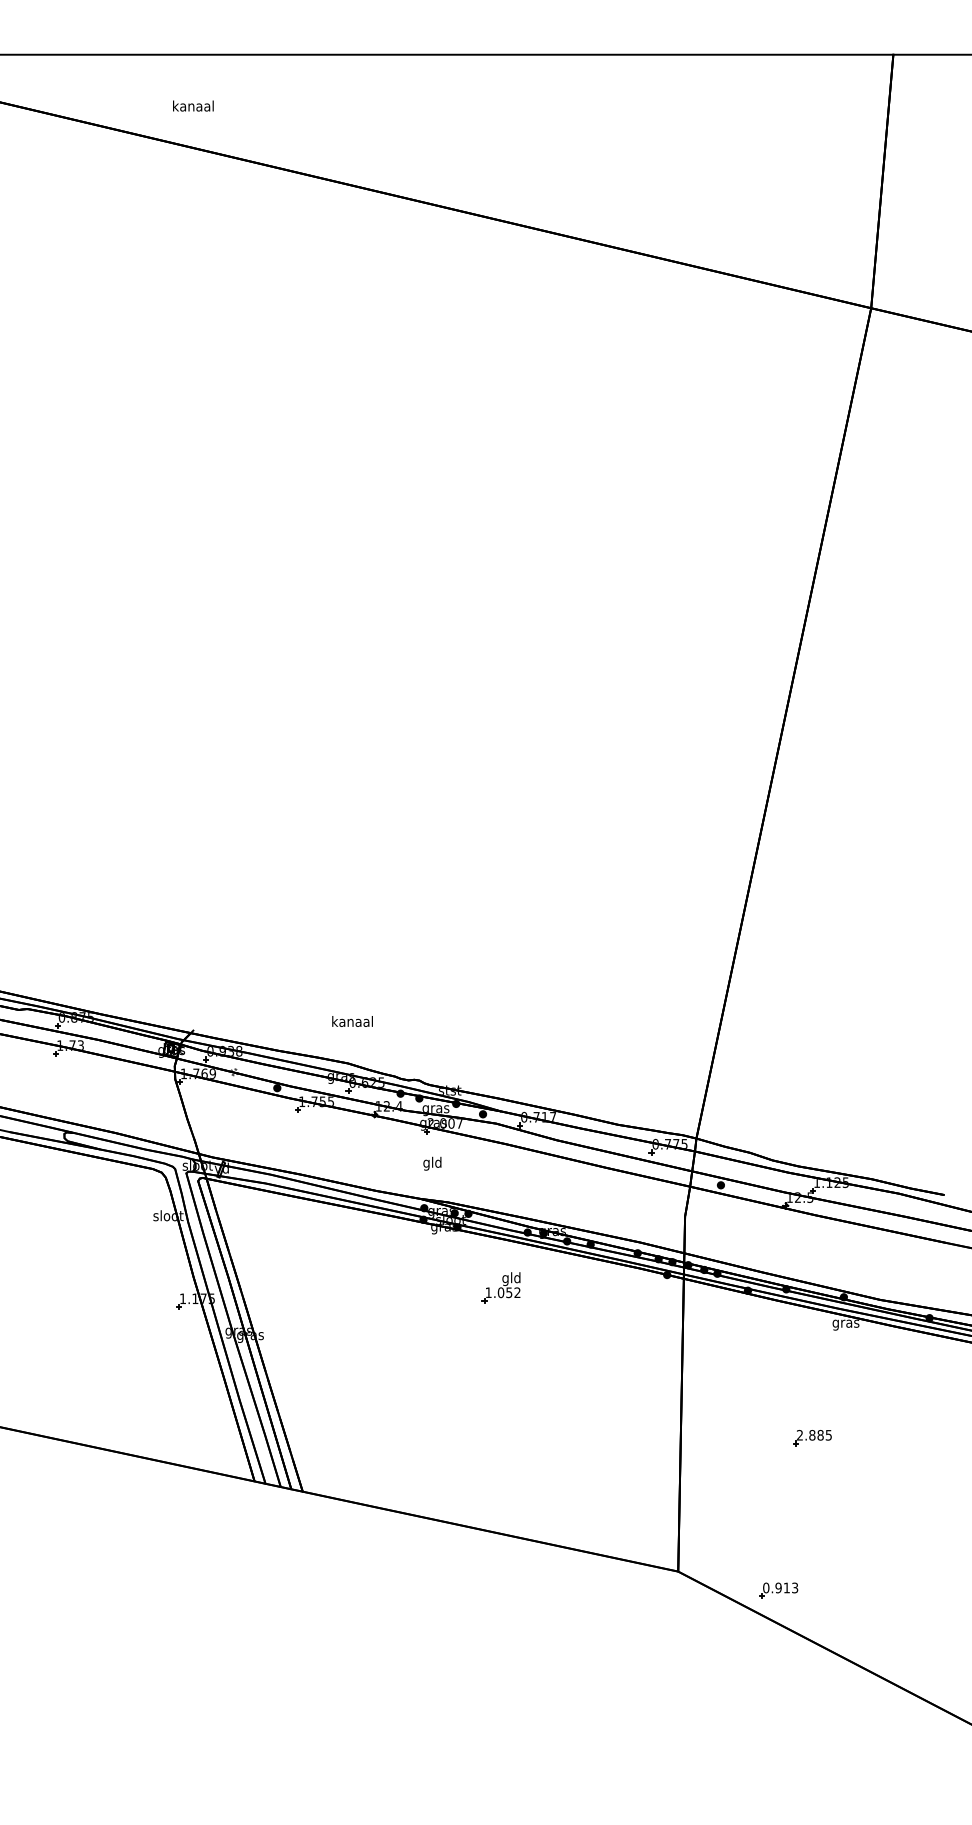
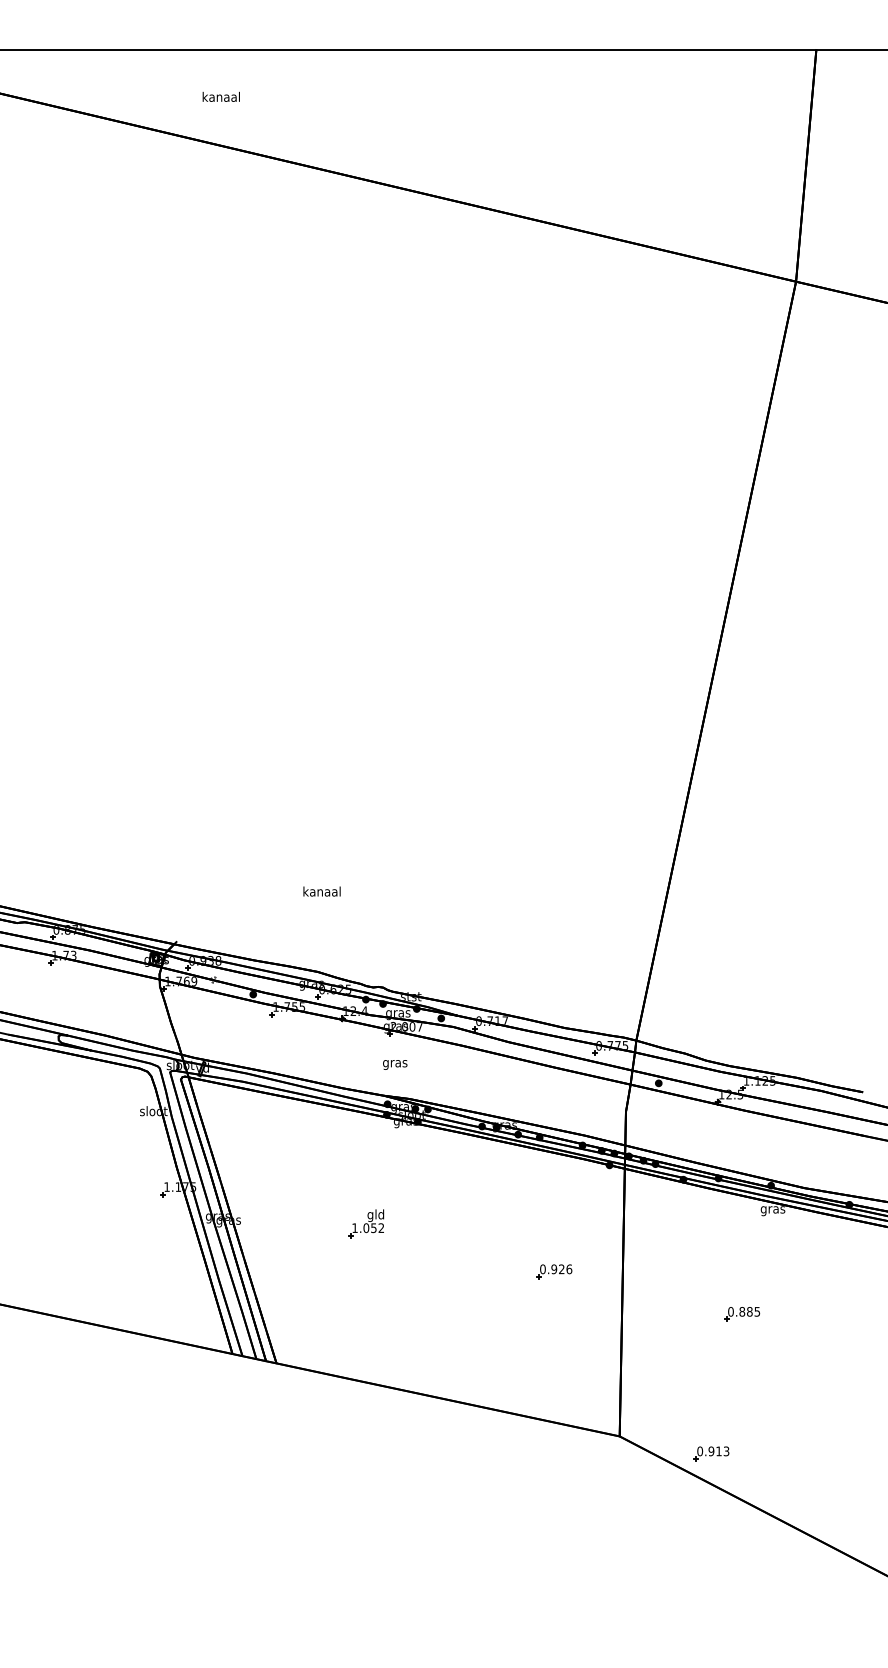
text: (193, 105) -> (221, 96), moved
text: (352, 1021) -> (321, 891), moved
text: (432, 1163) -> (395, 1063), gld -> gras
part: (500, 1287) -> (365, 1223), moved
part: (606, 1391) -> (554, 1271), added
text: (799, 1435) -> (730, 1312), 2.885 -> 0.885

